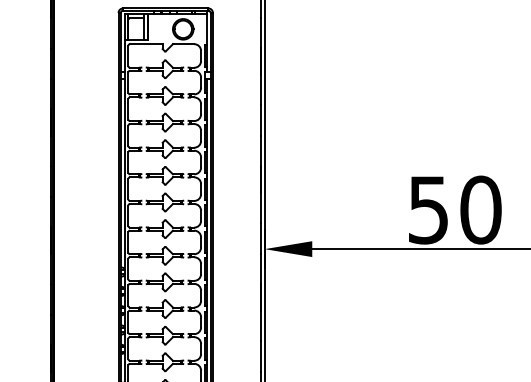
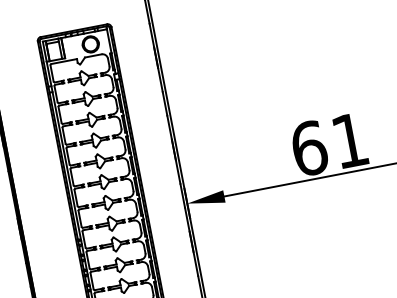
text: (454, 209) -> (329, 144), 50 -> 61

